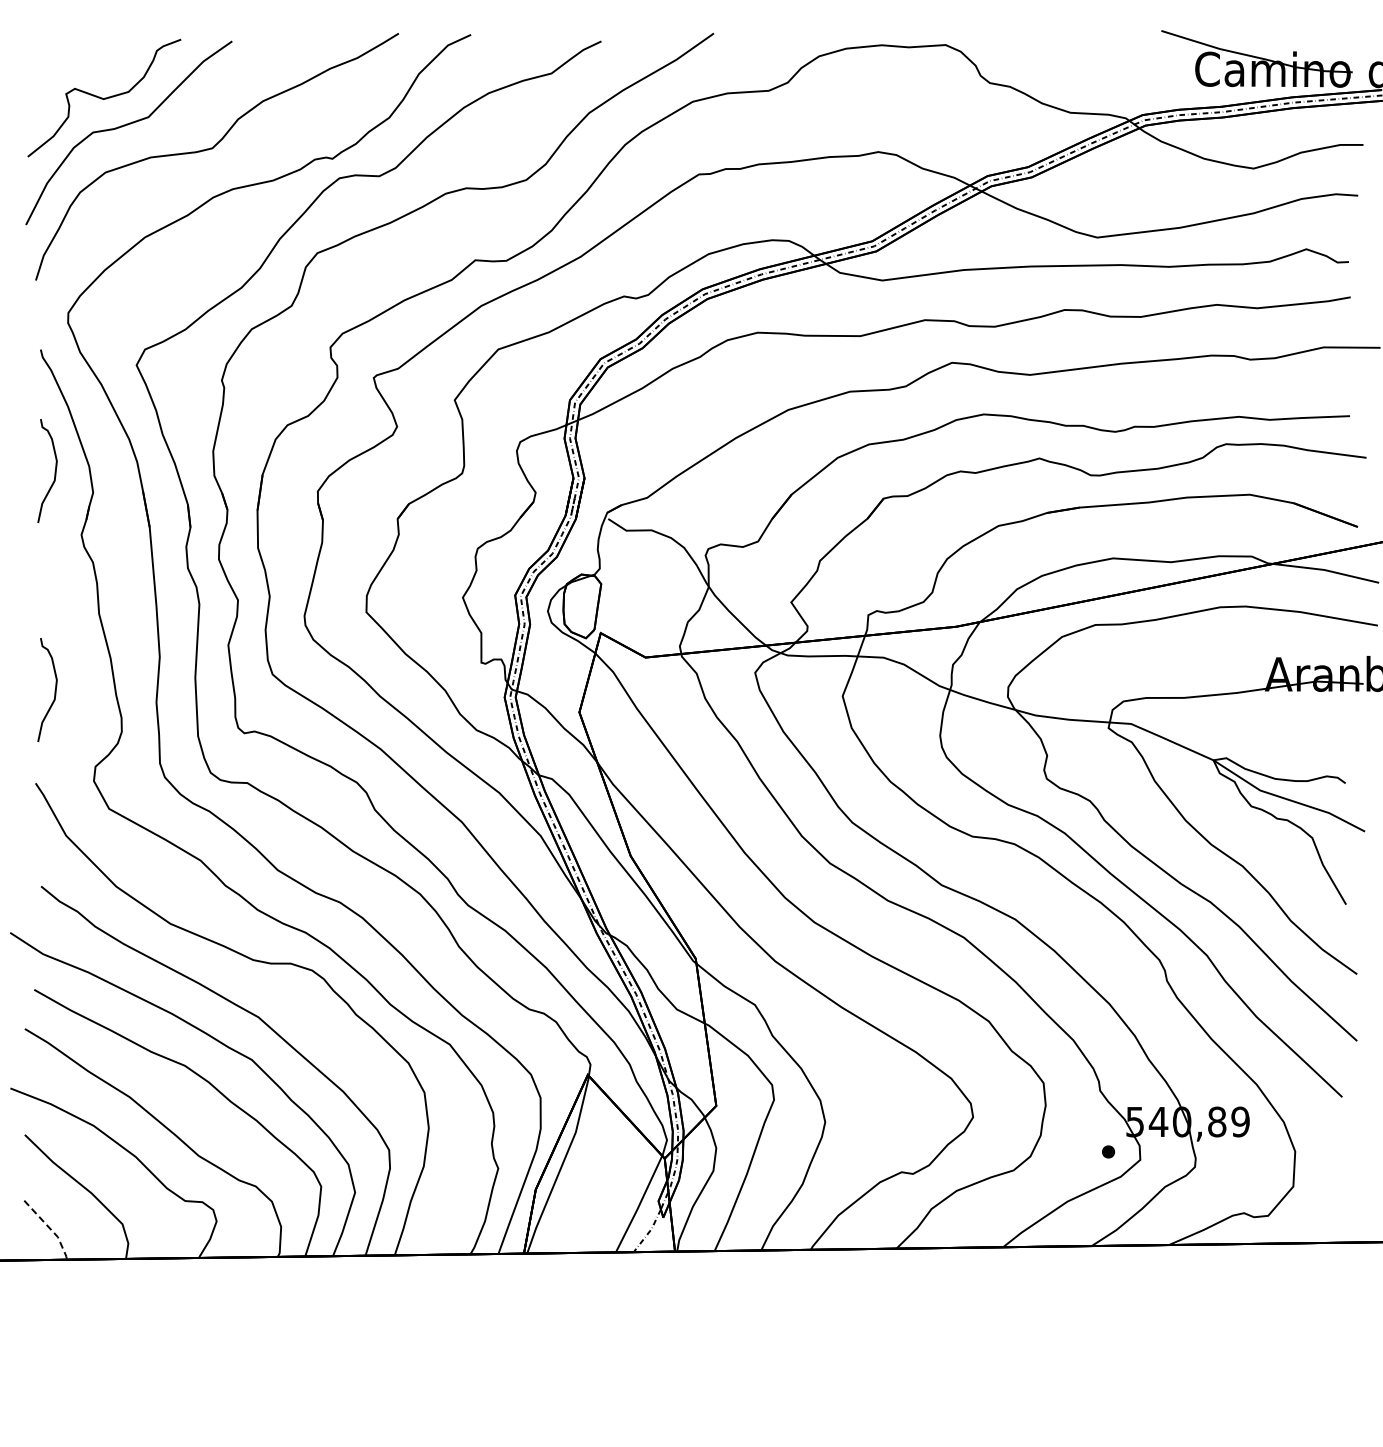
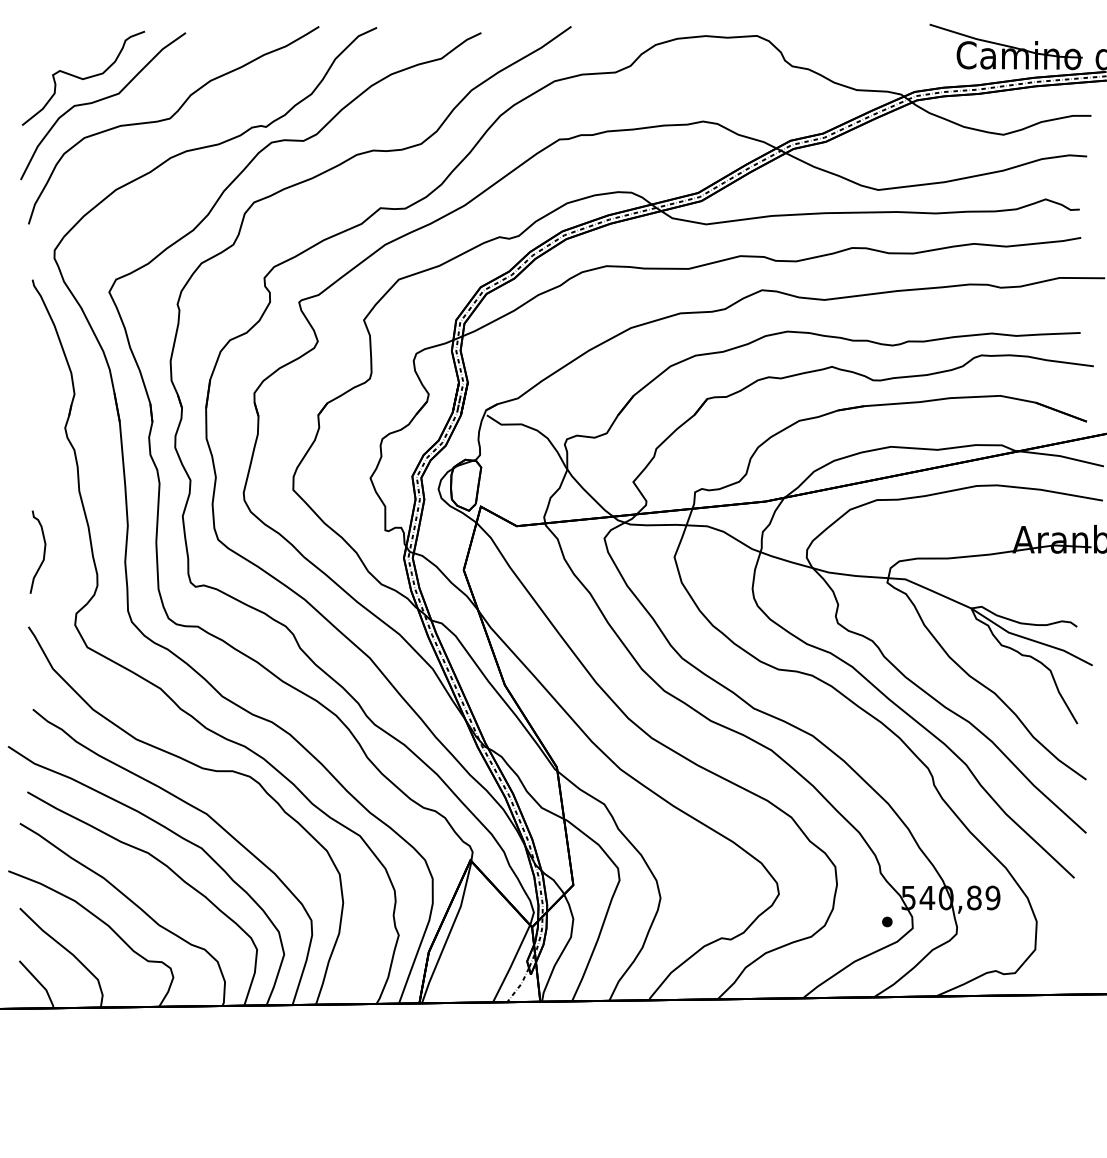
curve: (54, 471) -> (43, 377), removed
line: (50, 1229) -> (40, 984), dashed -> solid

